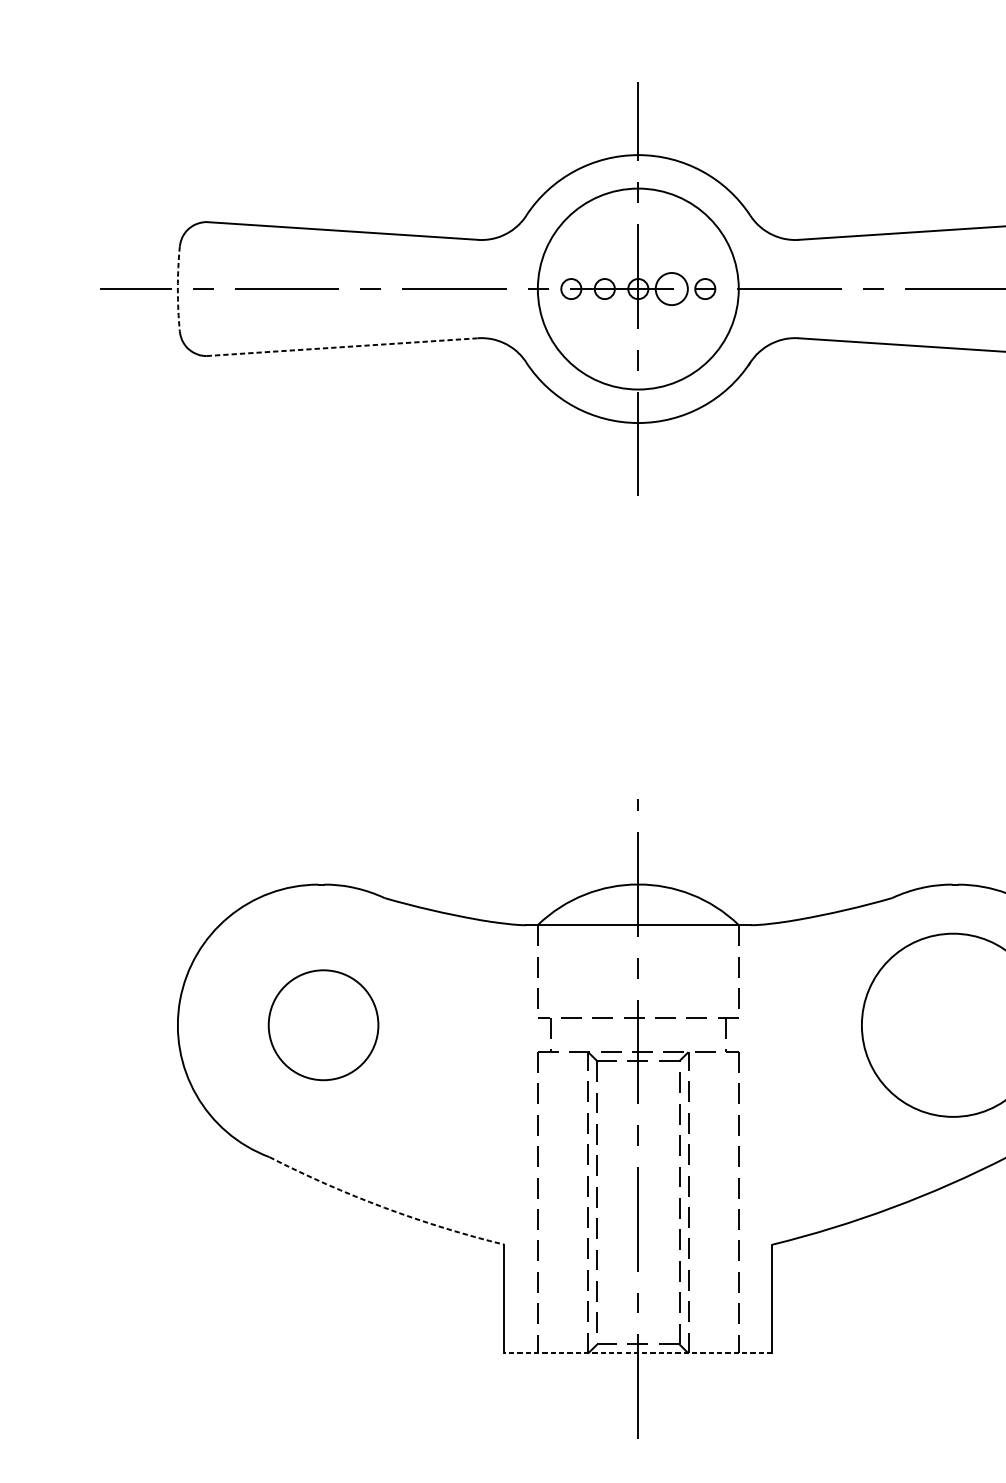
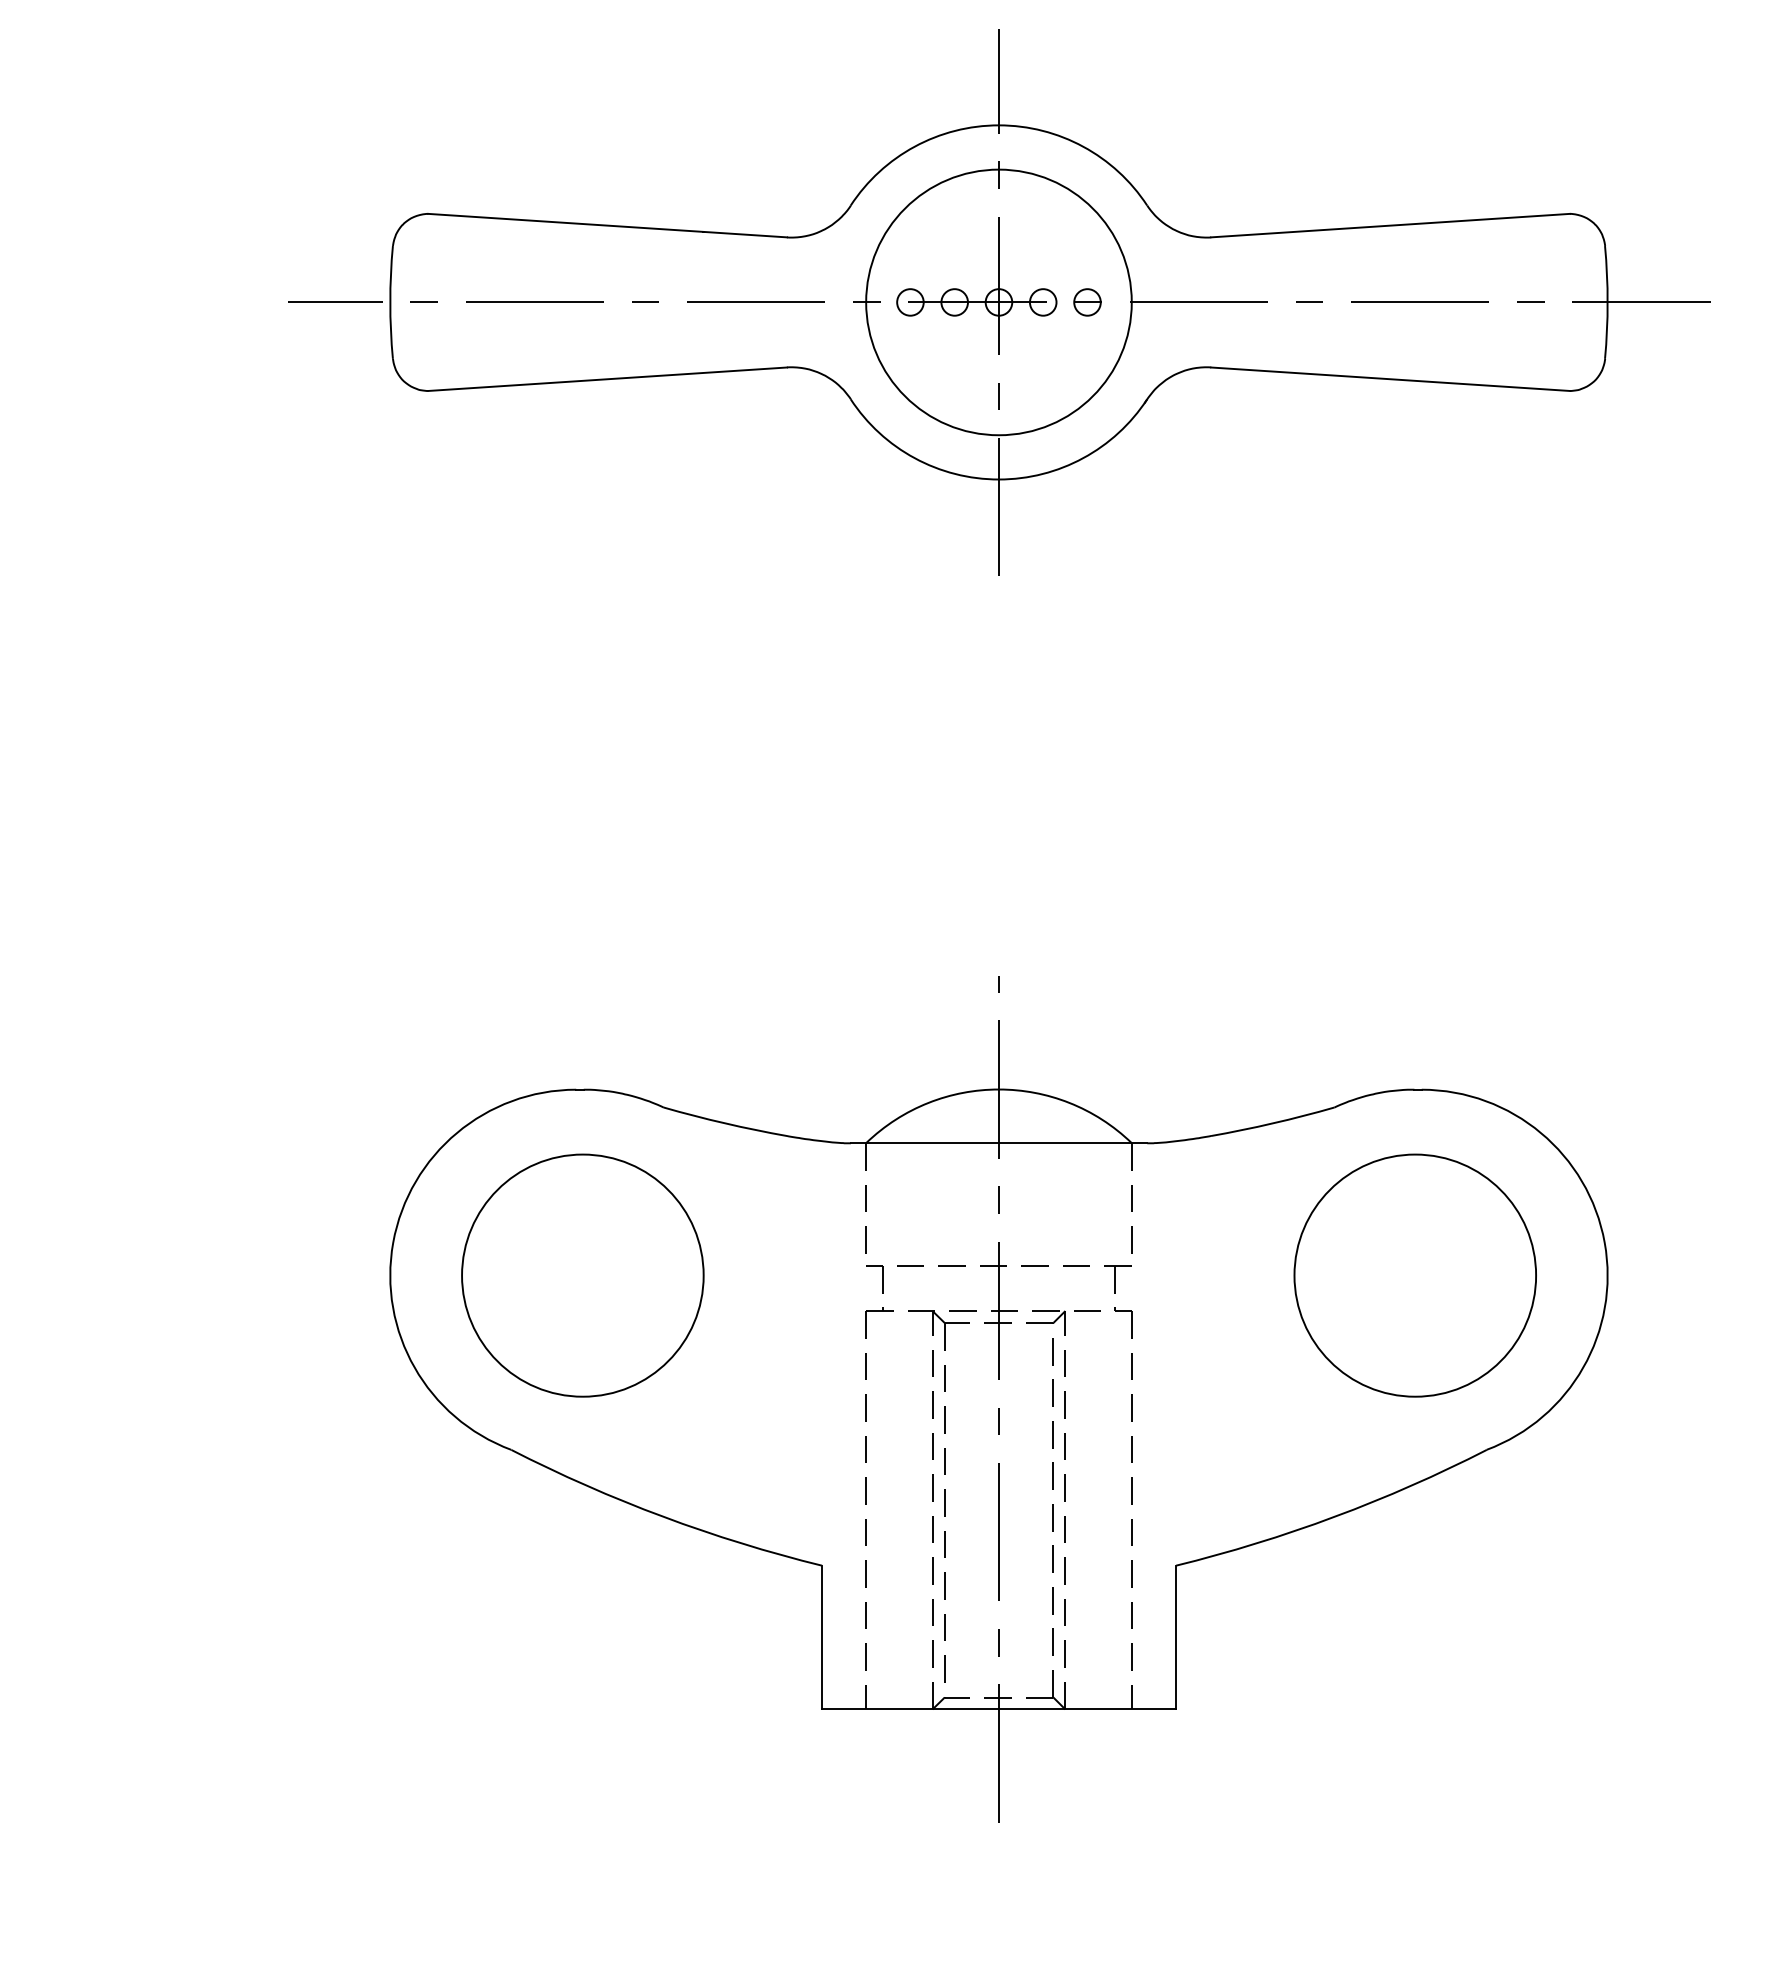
arc: (178, 289) -> (390, 302), dashed -> solid
circle: (671, 289) -> (1042, 302), size x0.62
line: (342, 347) -> (607, 379), dashed -> solid
part: (323, 1025) -> (582, 1275), size x1.67
arc: (384, 1207) -> (663, 1516), dashed -> solid
line: (637, 1353) -> (998, 1709), dashed -> solid

